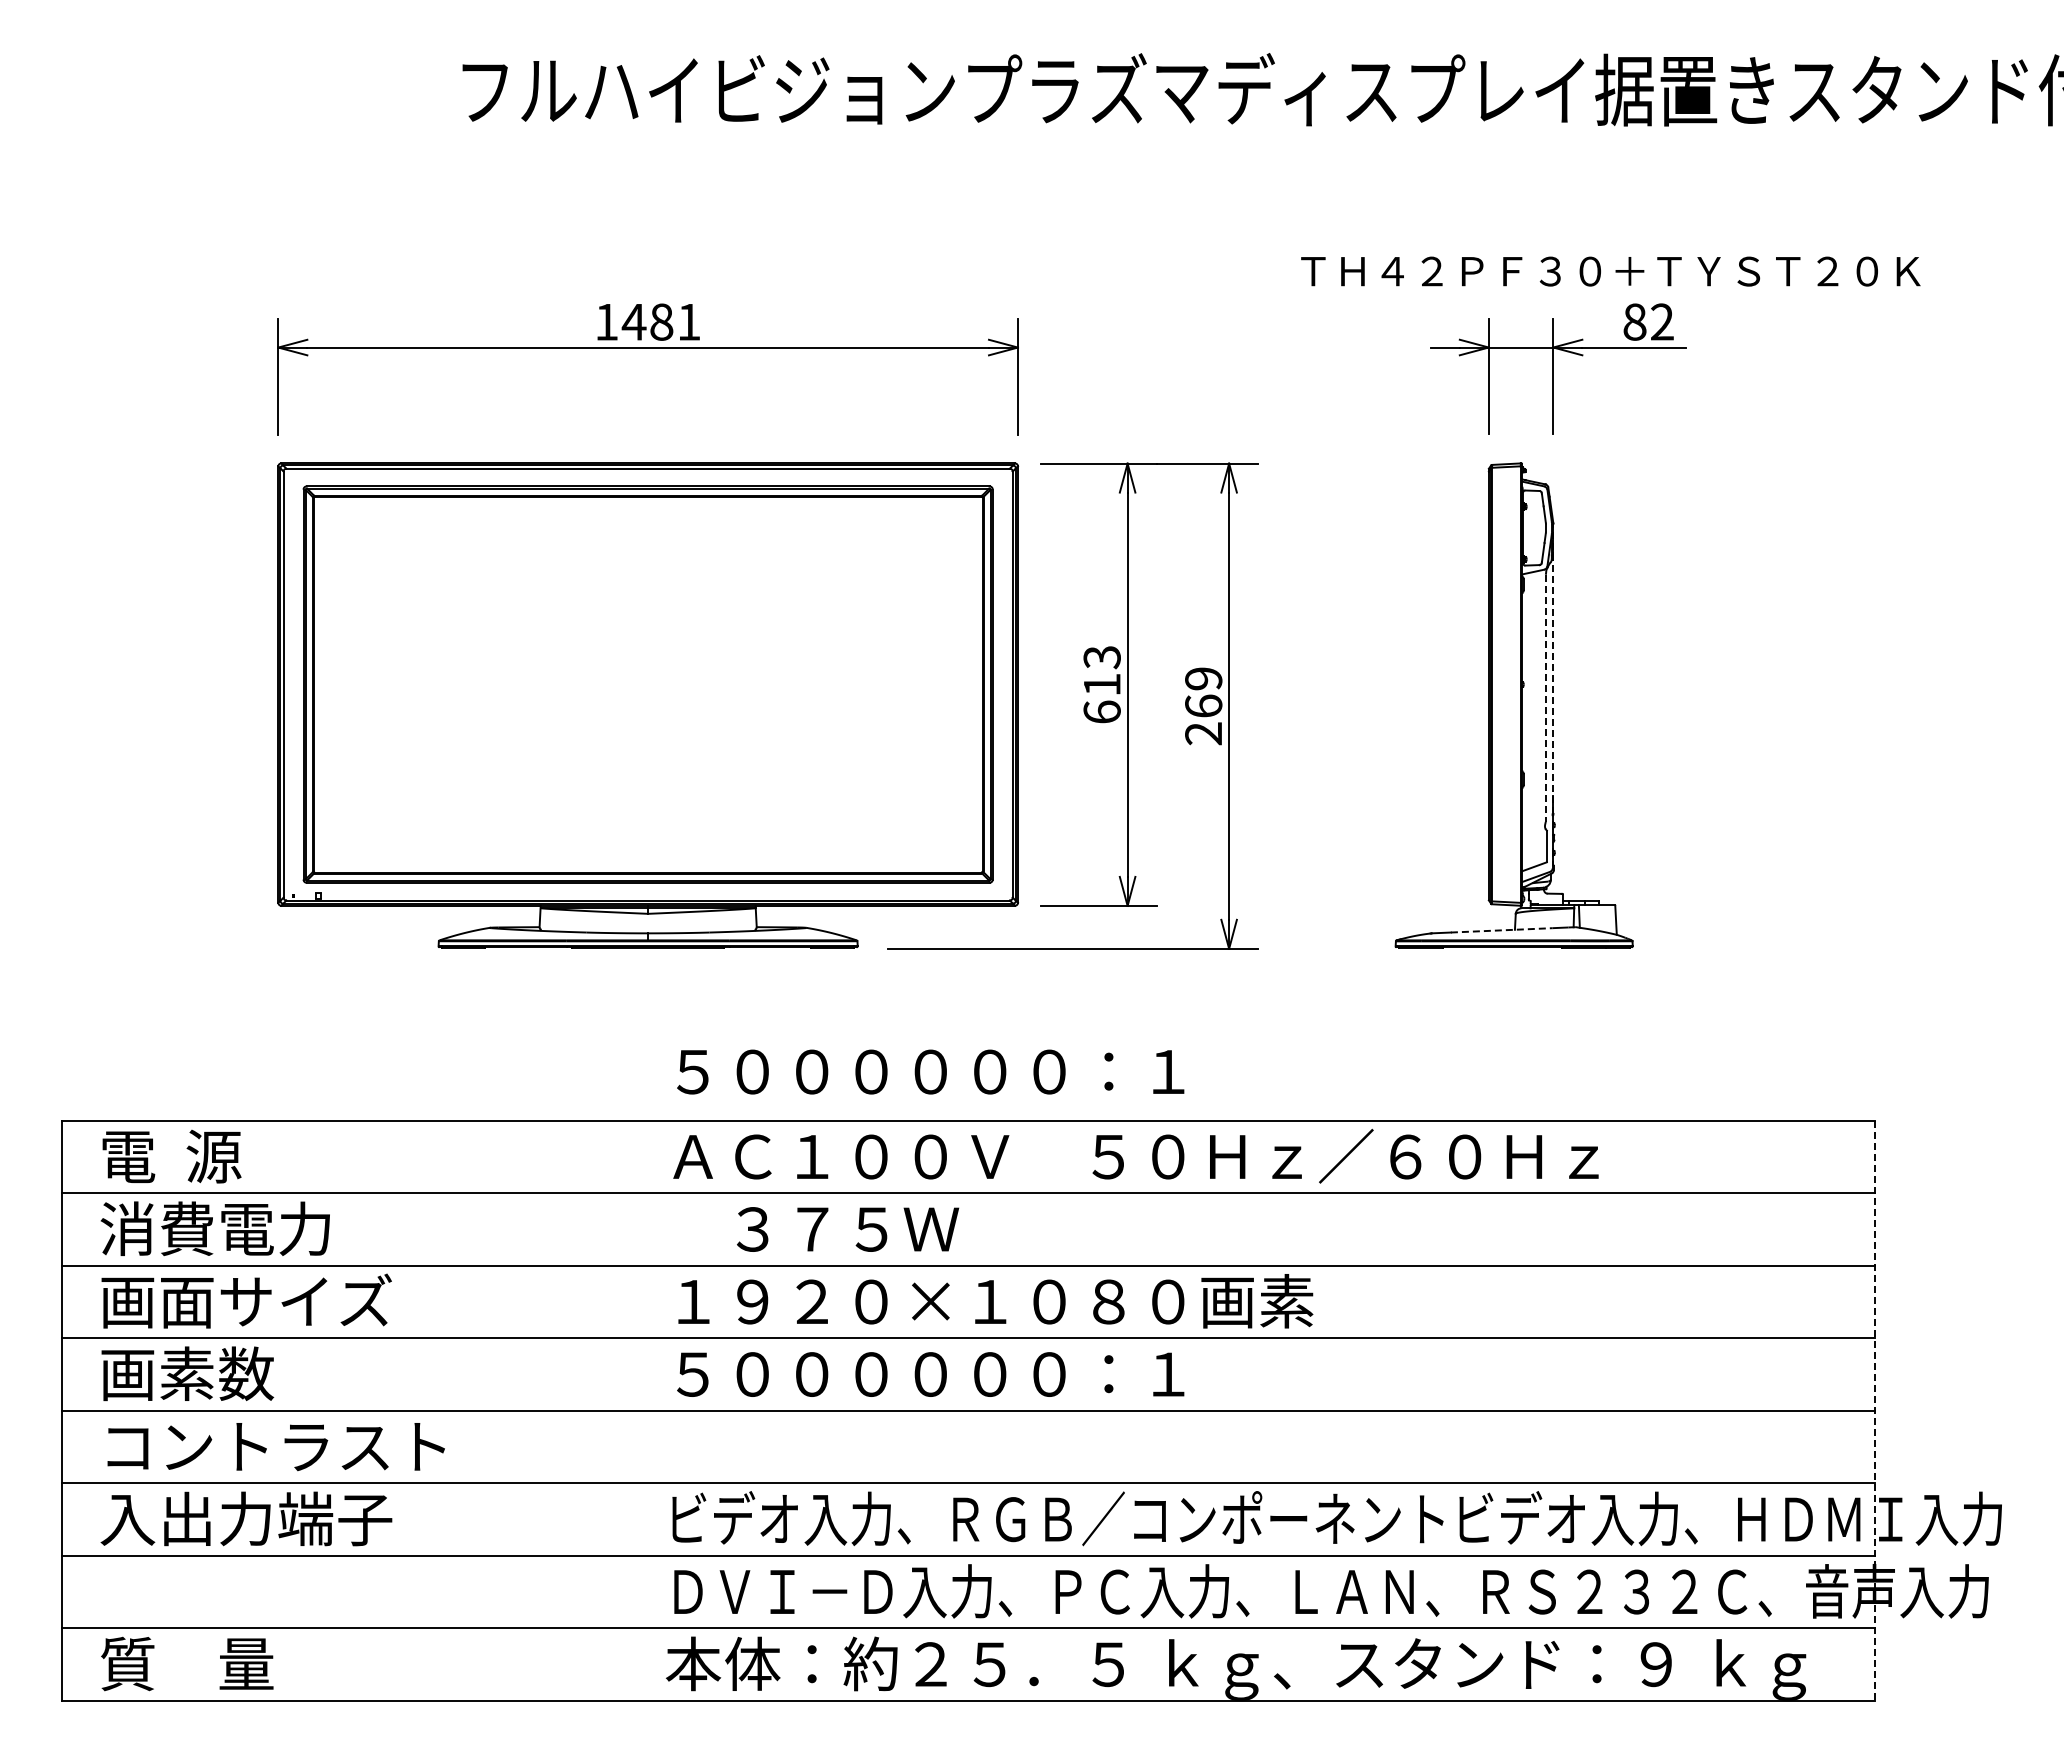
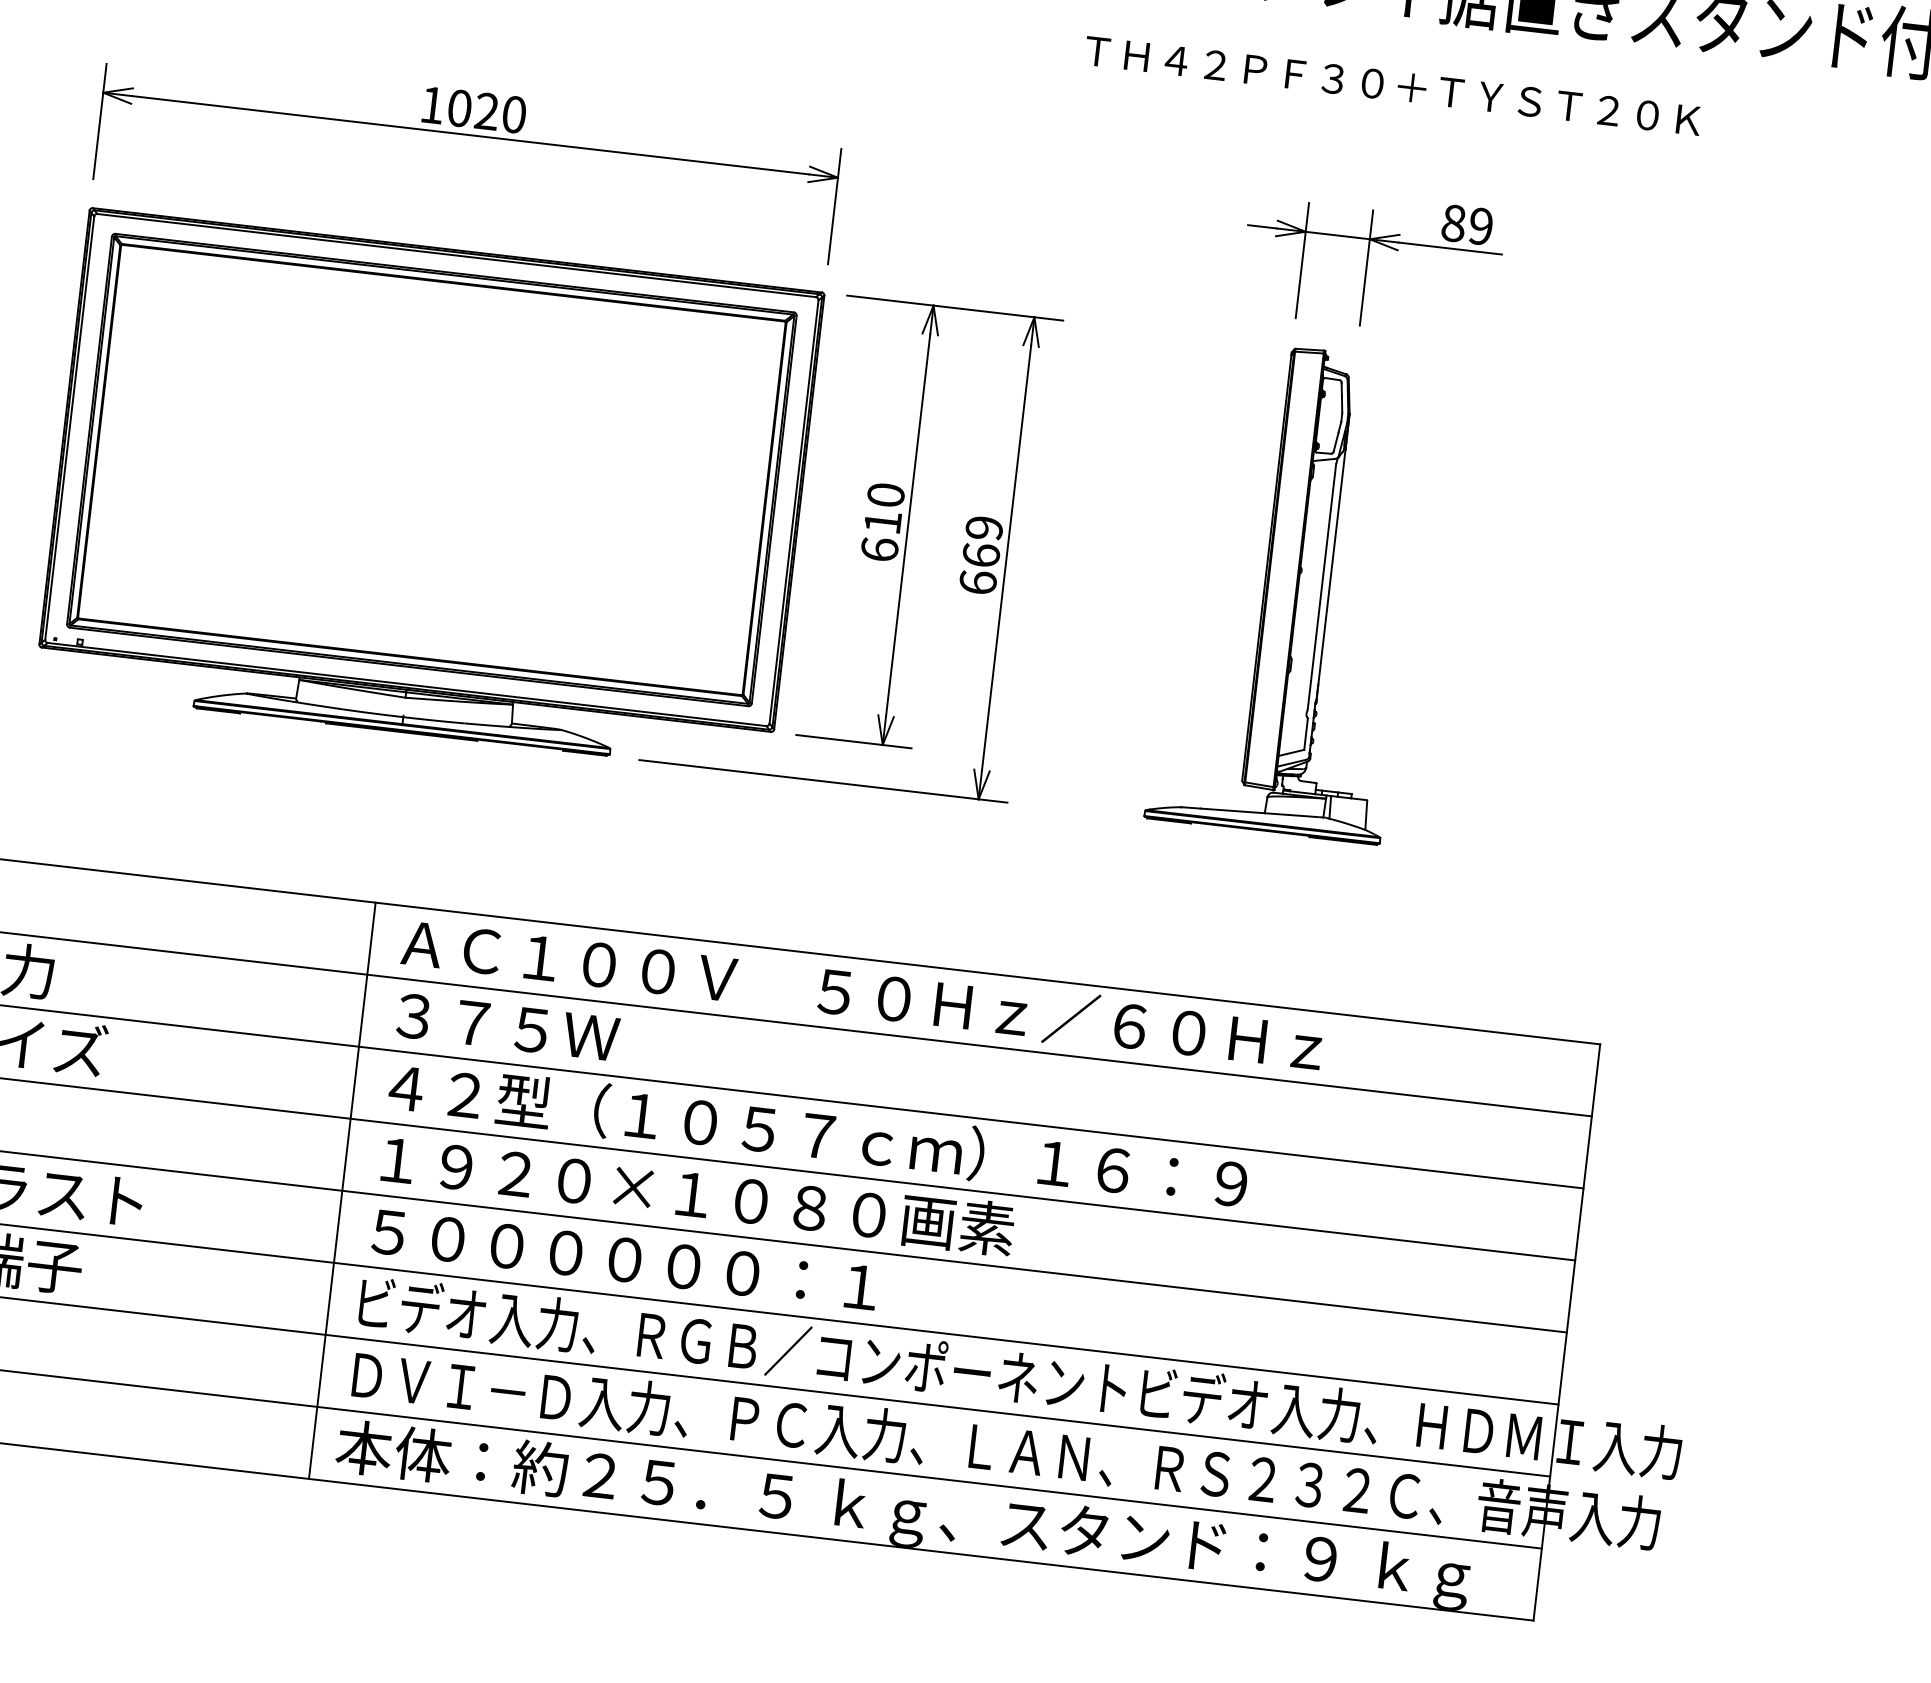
text: (1610, 271) -> (1392, 85), moved
text: (660, 321) -> (485, 110), 1481 -> 1020
text: (1662, 322) -> (1481, 226), 82 -> 89
text: (1101, 657) -> (885, 495), 613 -> 610
line: (1553, 668) -> (1333, 558), dashed -> solid
line: (1545, 698) -> (1321, 586), dashed -> solid
text: (1203, 733) -> (977, 582), 269 -> 669
line: (1501, 930) -> (1251, 812), dashed -> solid
text: (930, 1071) -> (624, 1259), moved
text: (848, 1229) -> (508, 1027), moved
text: (1108, 1301) -> (818, 1135), １９２０×１０８０画素 -> ４２型（１０５７ｃｍ）１６：９
text: (995, 1373) -> (697, 1194), ５００００００：１ -> １９２０×１０８０画素
line: (642, 1410) -> (342, 1190), added
line: (1874, 1411) -> (1566, 1333), dashed -> solid

